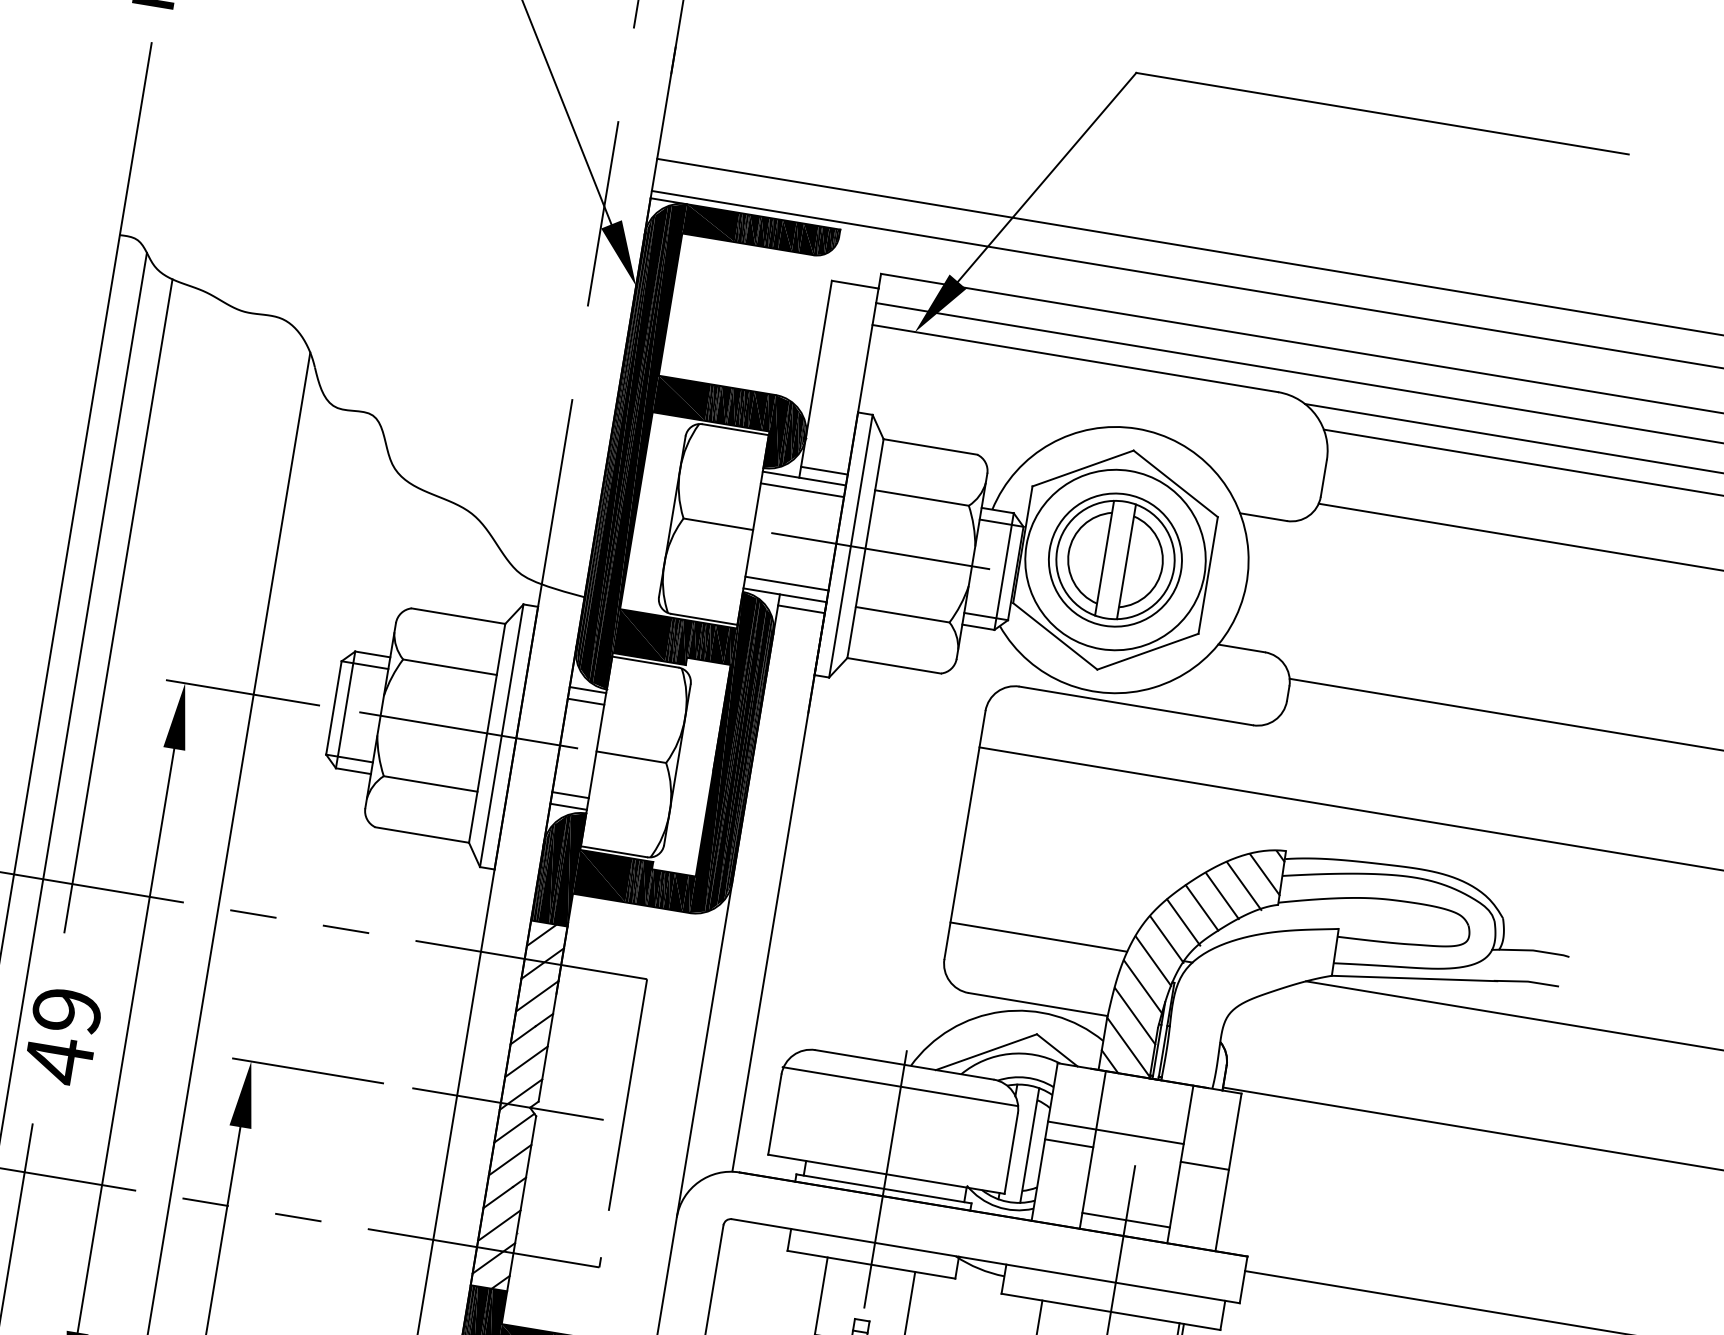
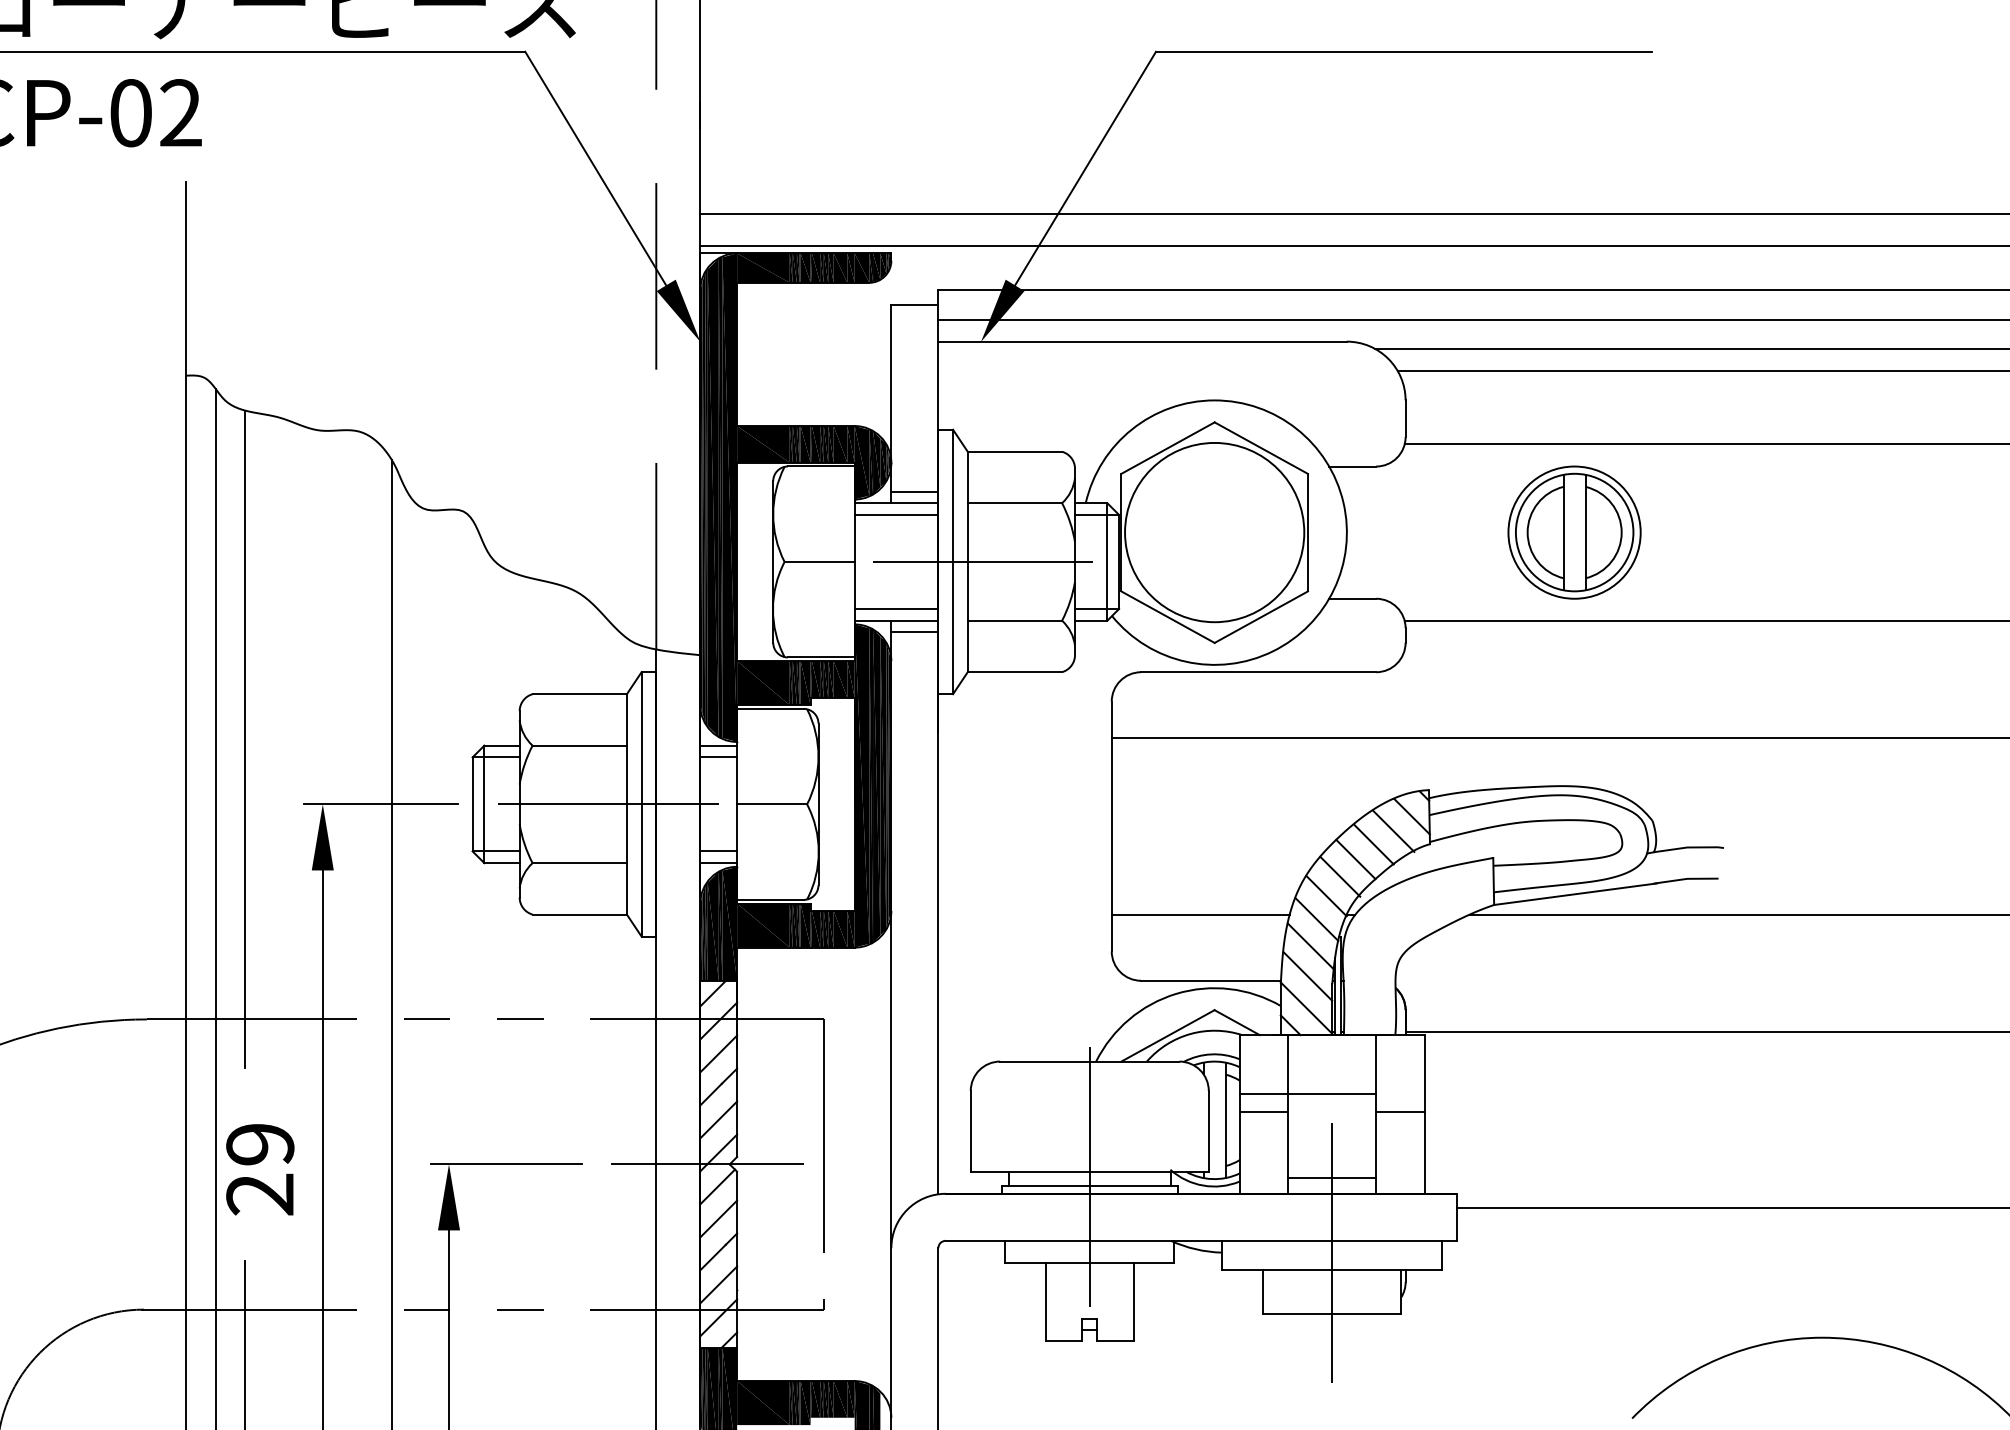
part: (1115, 559) -> (1574, 532), moved
text: (58, 1060) -> (259, 1194), 49 -> 29
line: (899, 1086) -> (1088, 1083), removed

